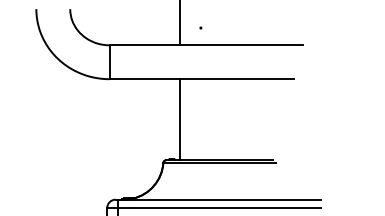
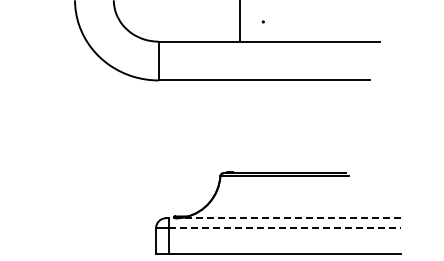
line: (180, 119) -> (239, 126), removed
line: (219, 199) -> (284, 218), solid -> dashed
line: (219, 207) -> (284, 227), solid -> dashed

